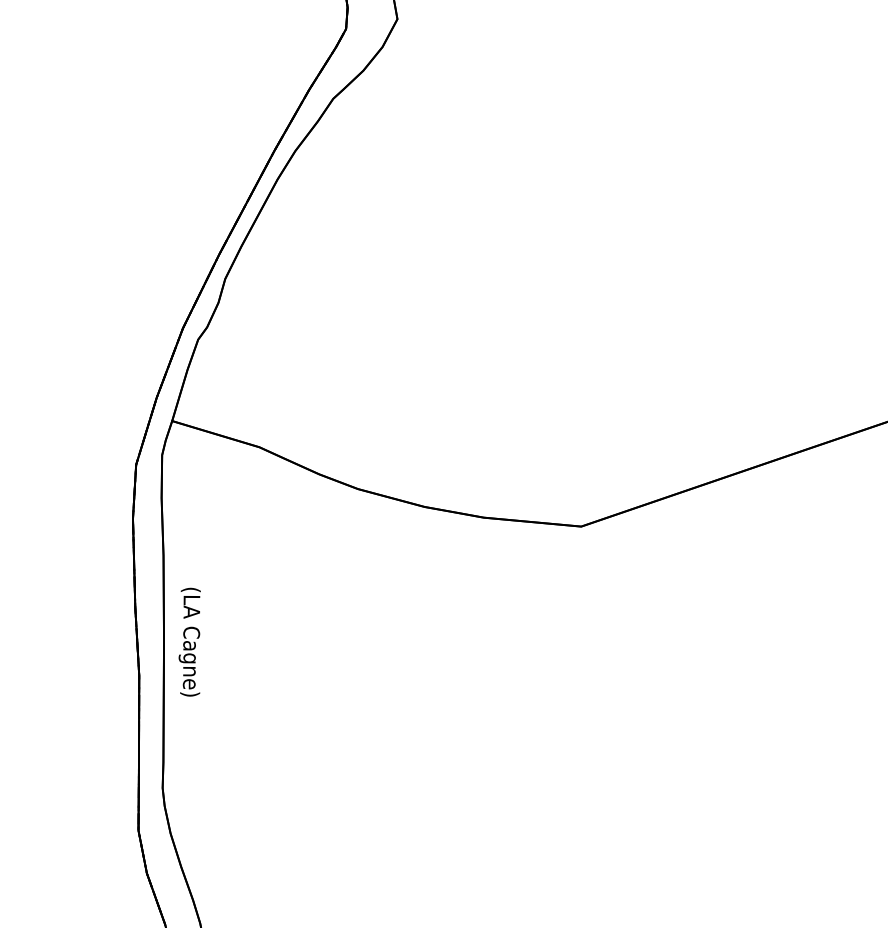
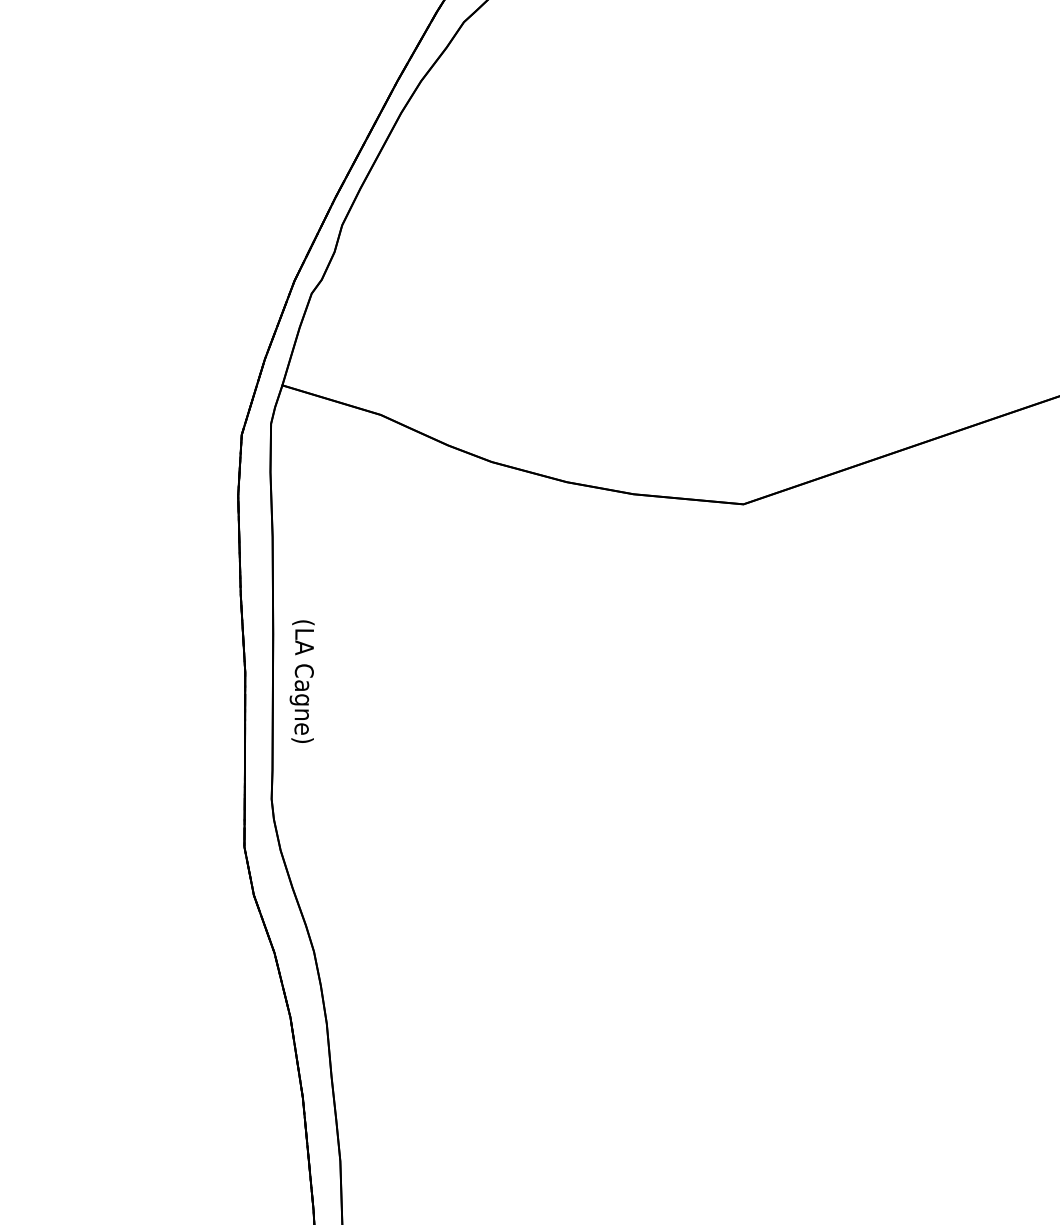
text: (189, 642) -> (301, 681), moved

